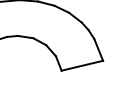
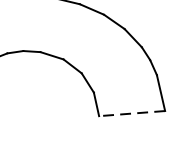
line: (81, 65) -> (130, 112), solid -> dashed

